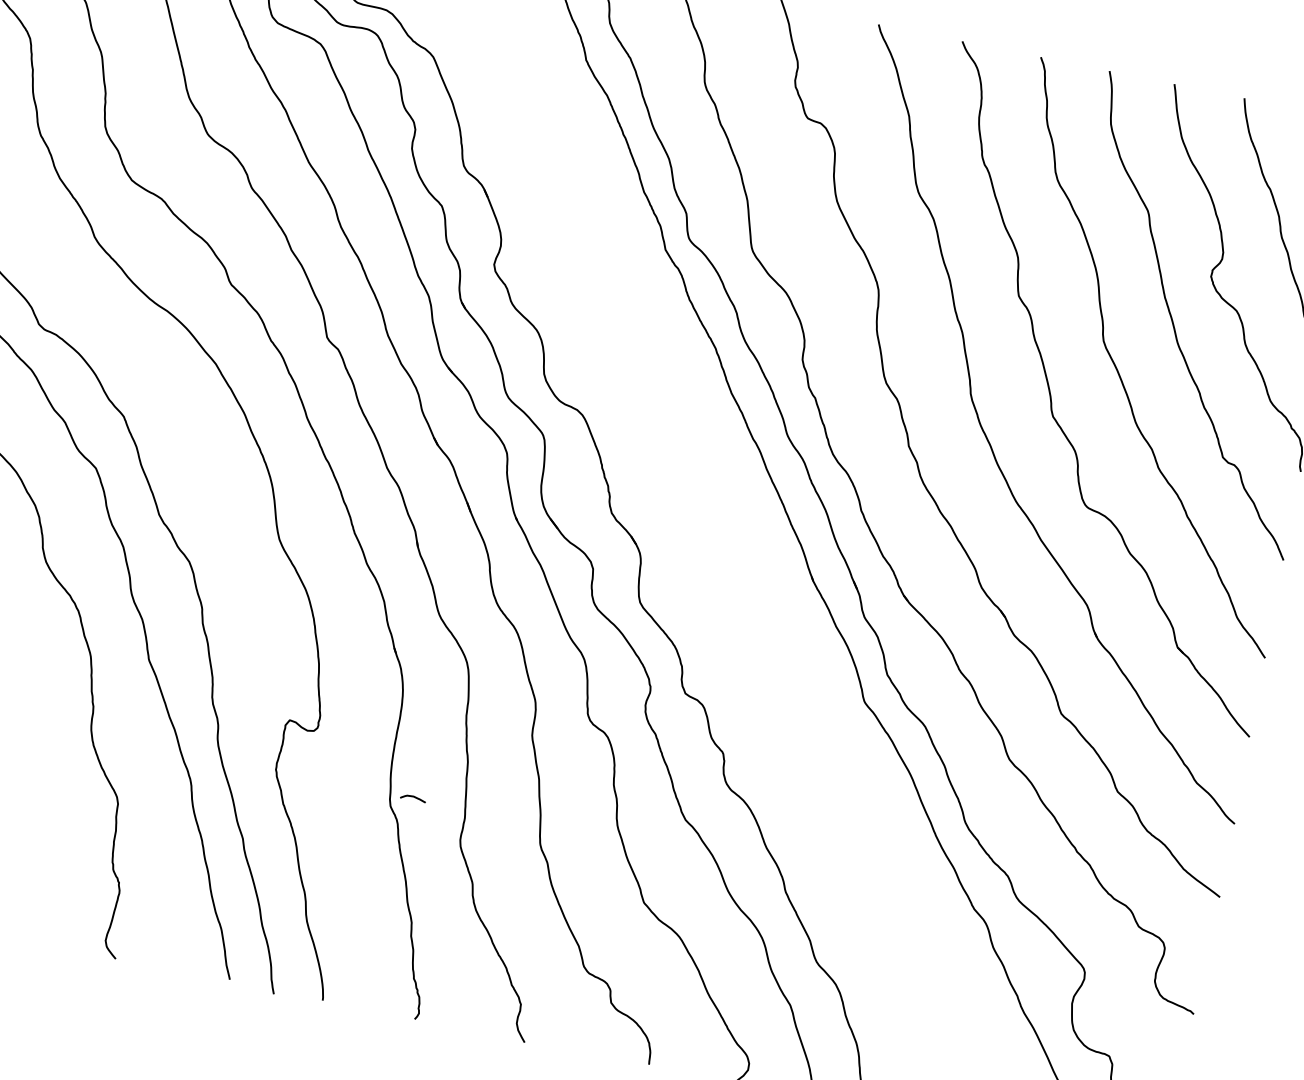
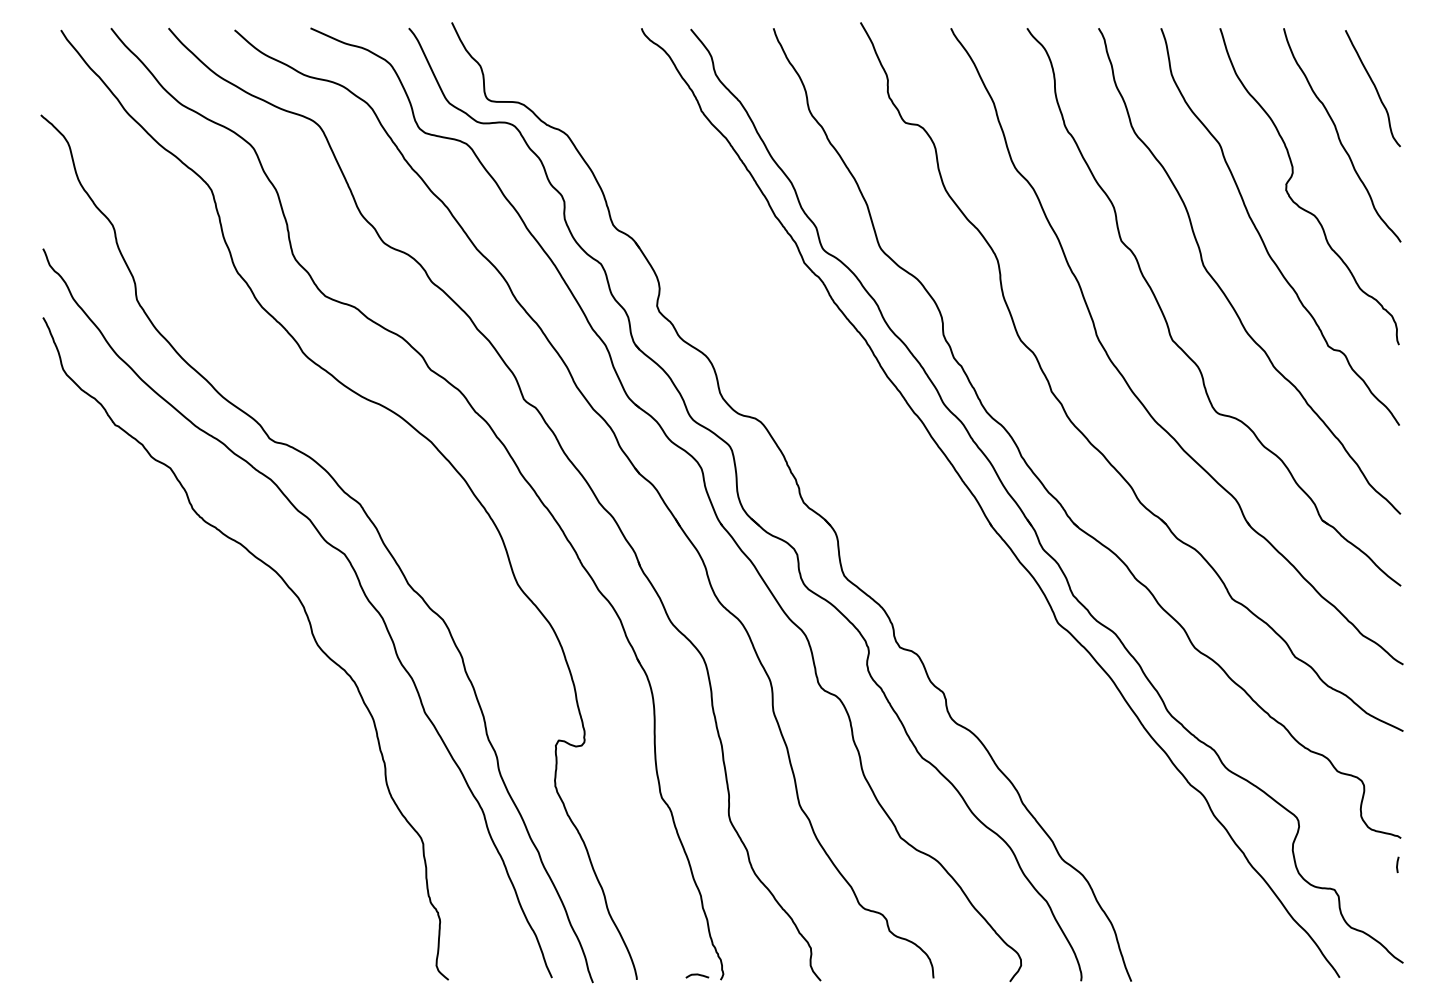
curve: (413, 797) -> (697, 975), moved
line: (1184, 1042) -> (1397, 864), added

